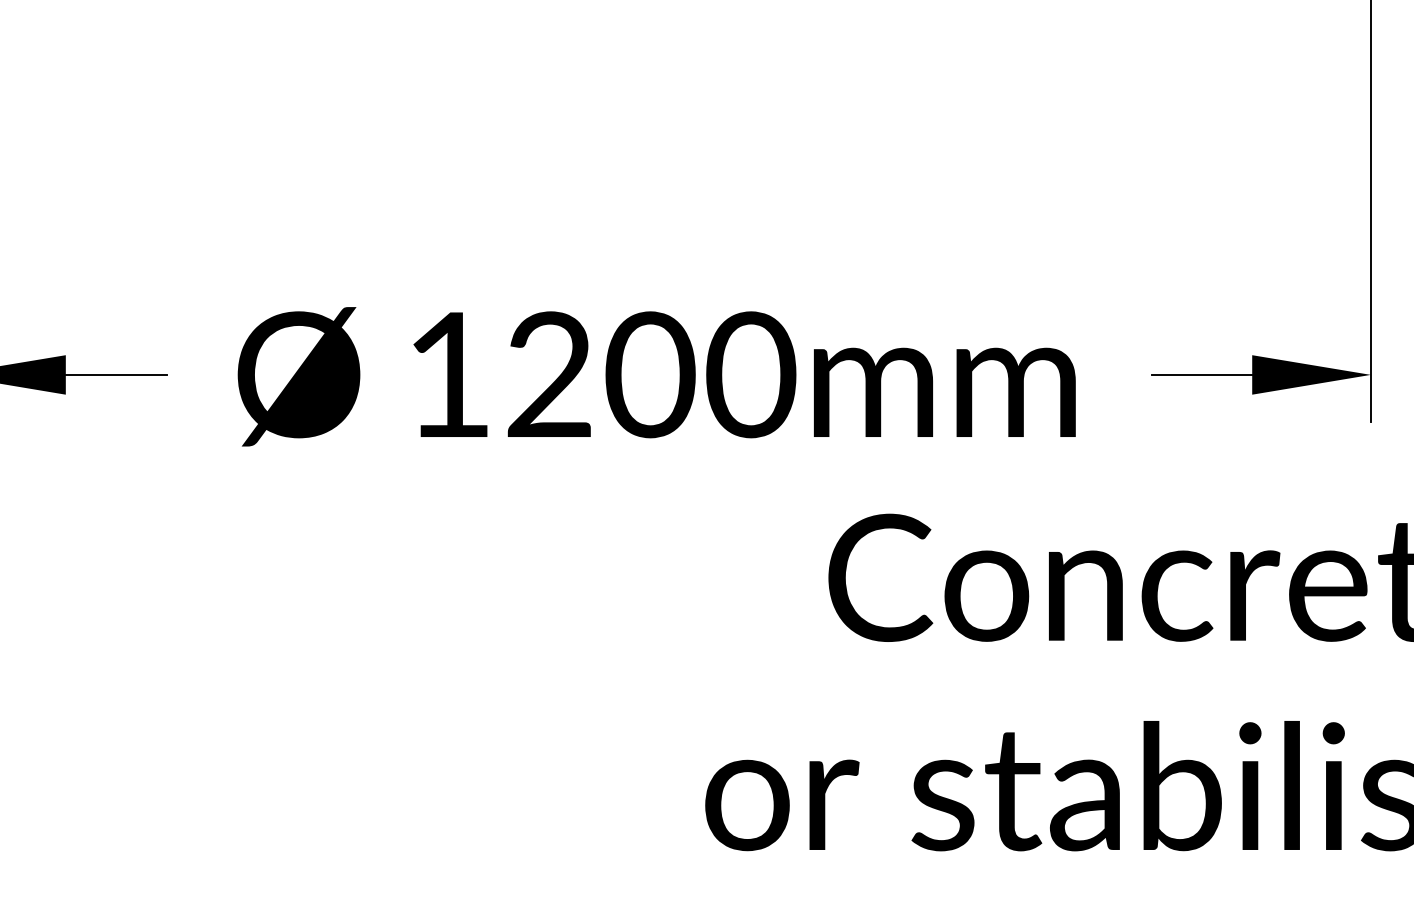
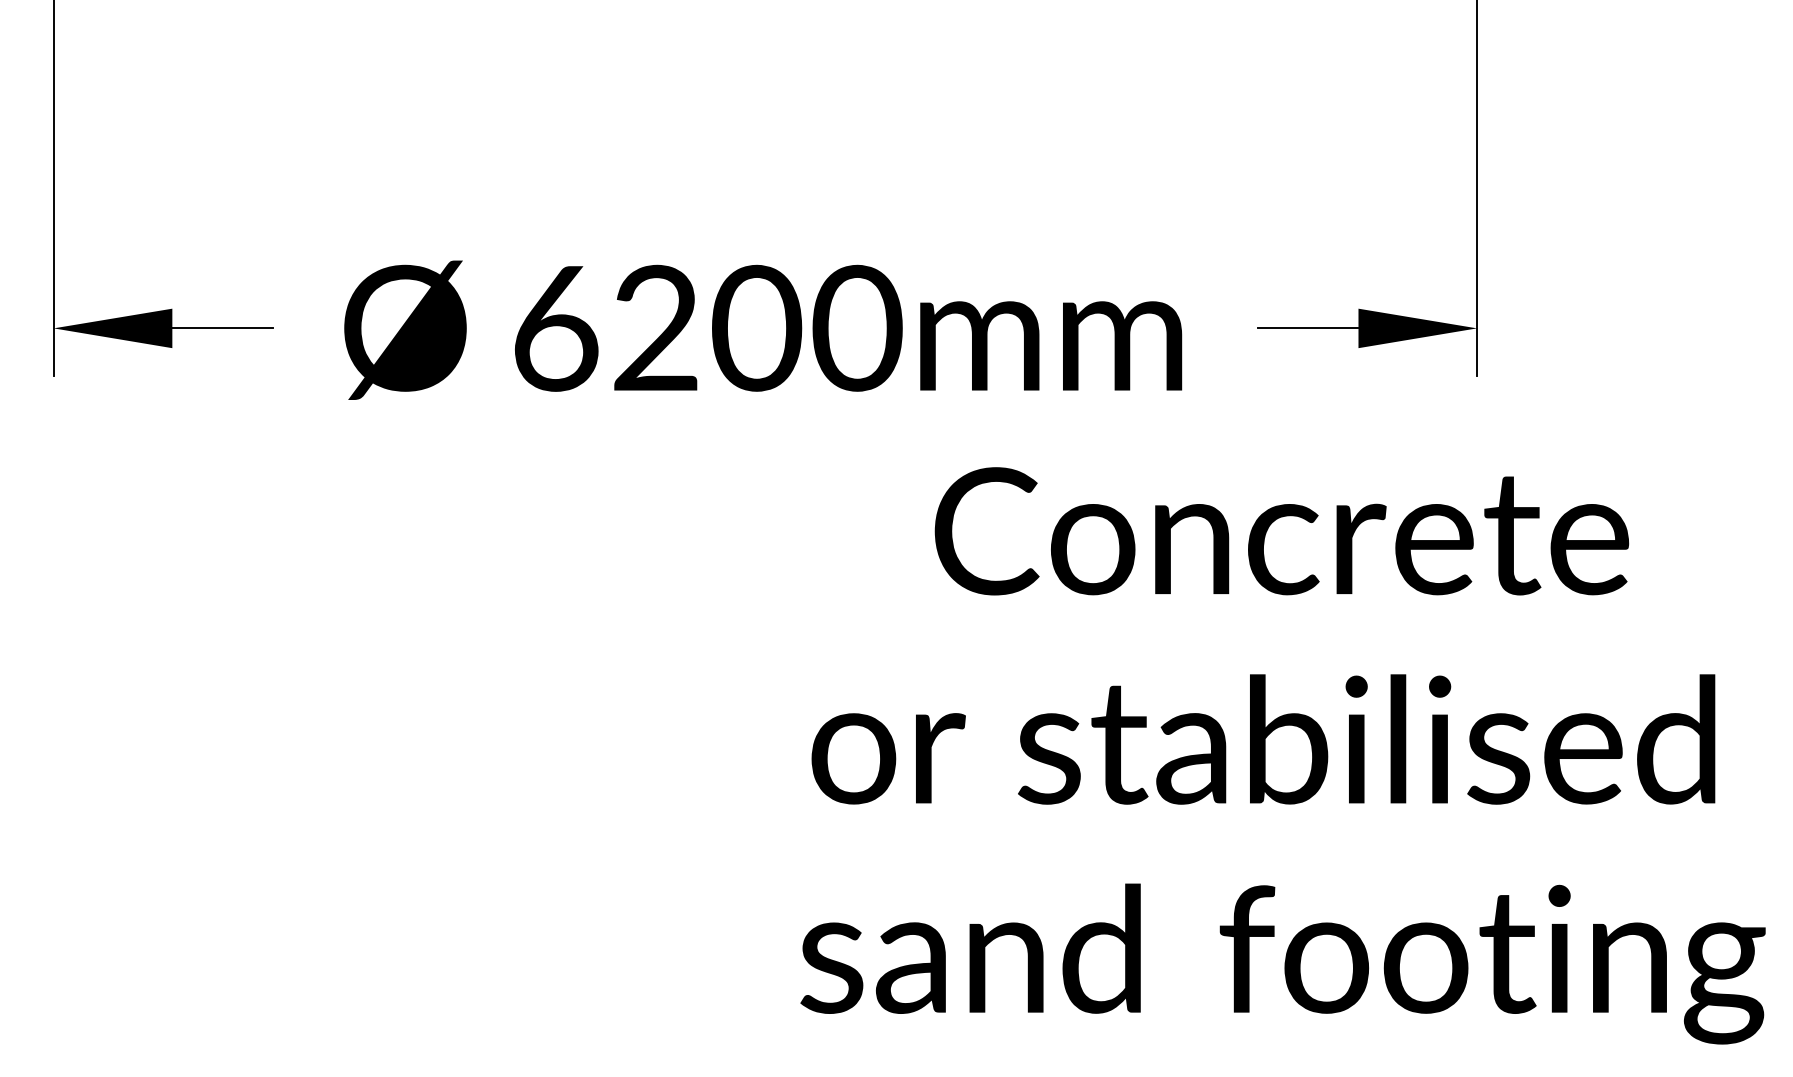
text: (450, 375) -> (556, 328), 1200mm -> 6200mm

